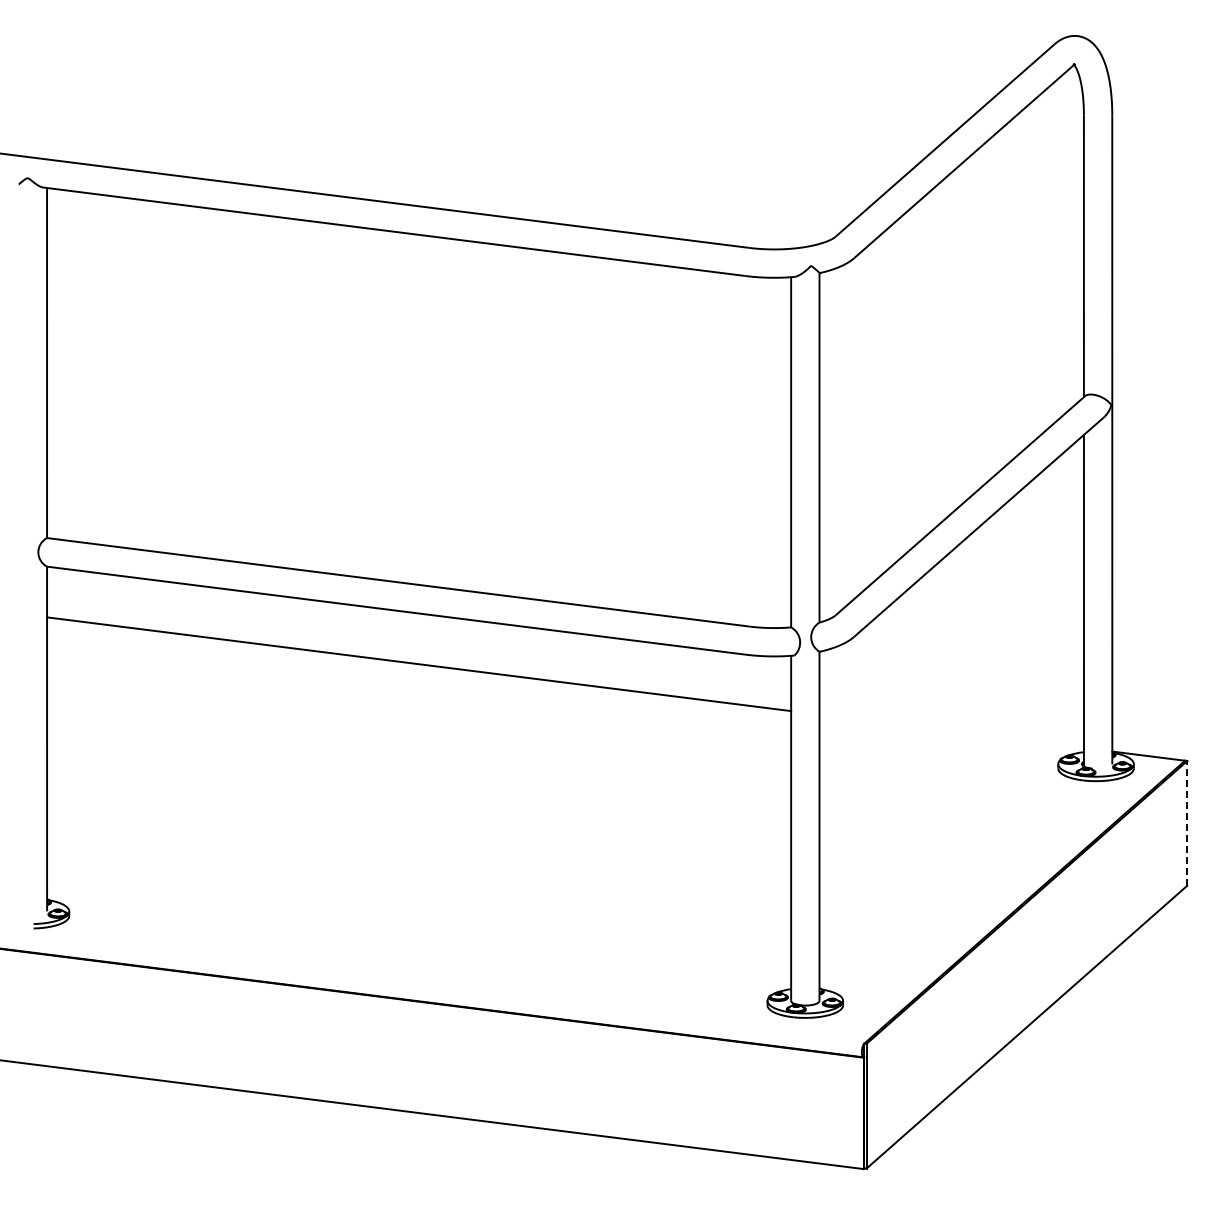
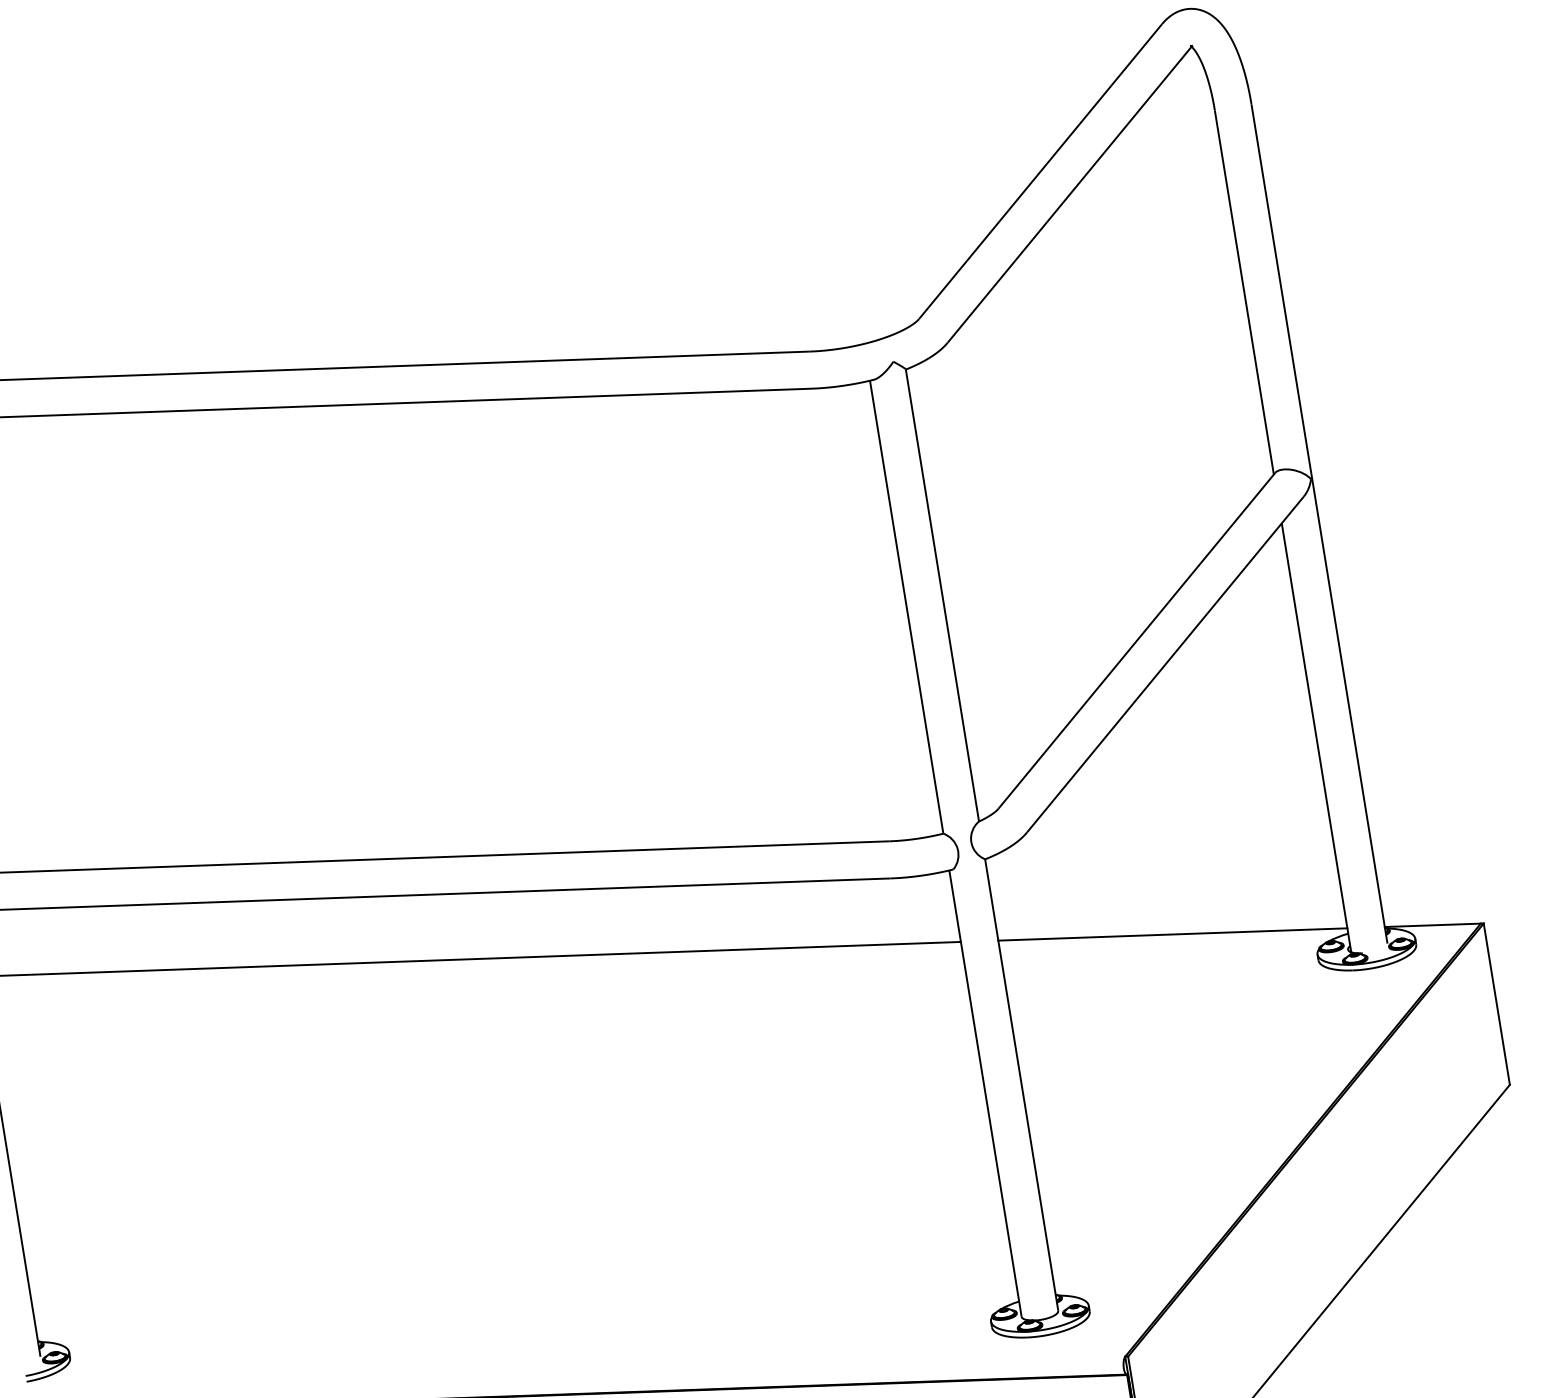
line: (951, 731) -> (1172, 934), added
line: (1187, 822) -> (1496, 1002), dashed -> solid

